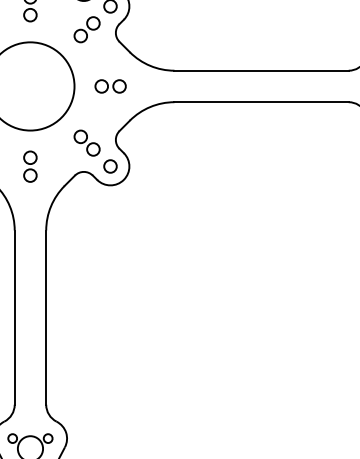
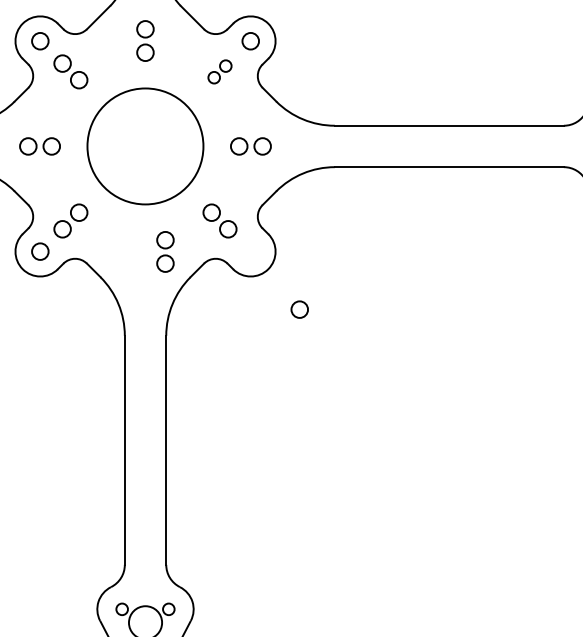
part: (86, 29) -> (219, 71), size x0.7
part: (30, 166) -> (165, 251), moved
circle: (110, 166) -> (299, 309), moved

